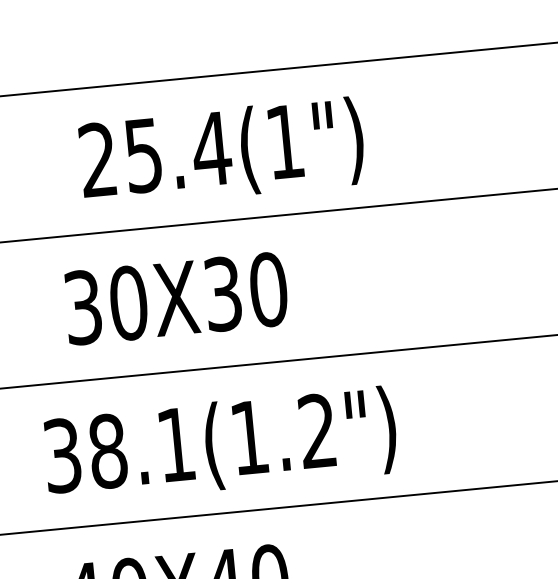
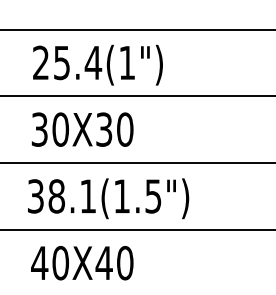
text: (220, 151) -> (97, 64), moved
text: (175, 298) -> (82, 129), moved
text: (317, 431) -> (153, 196), 38.1(1.2") -> 38.1(1.5")

